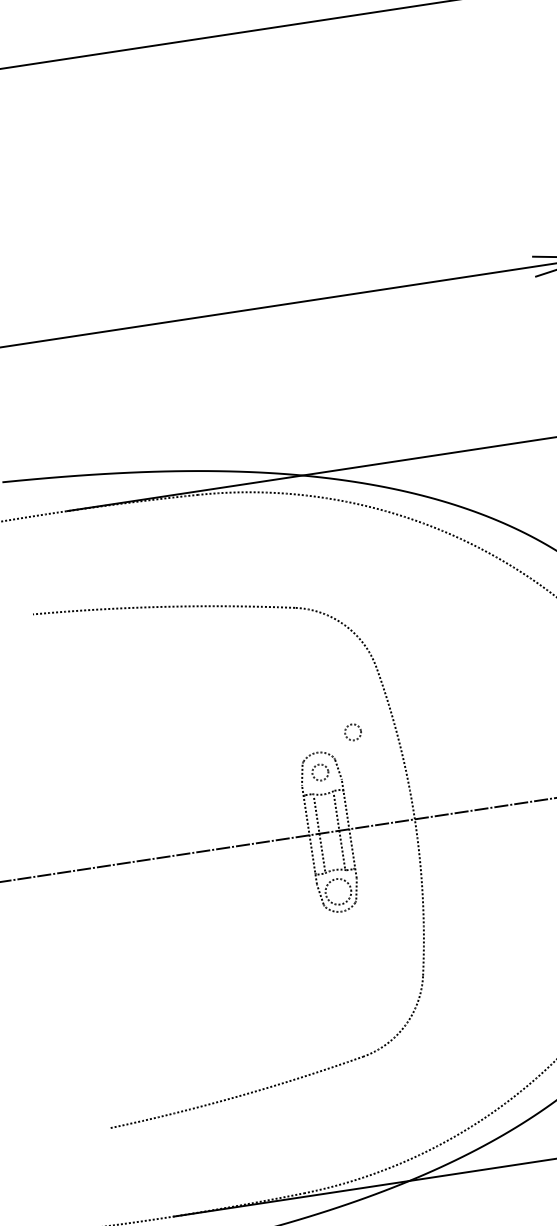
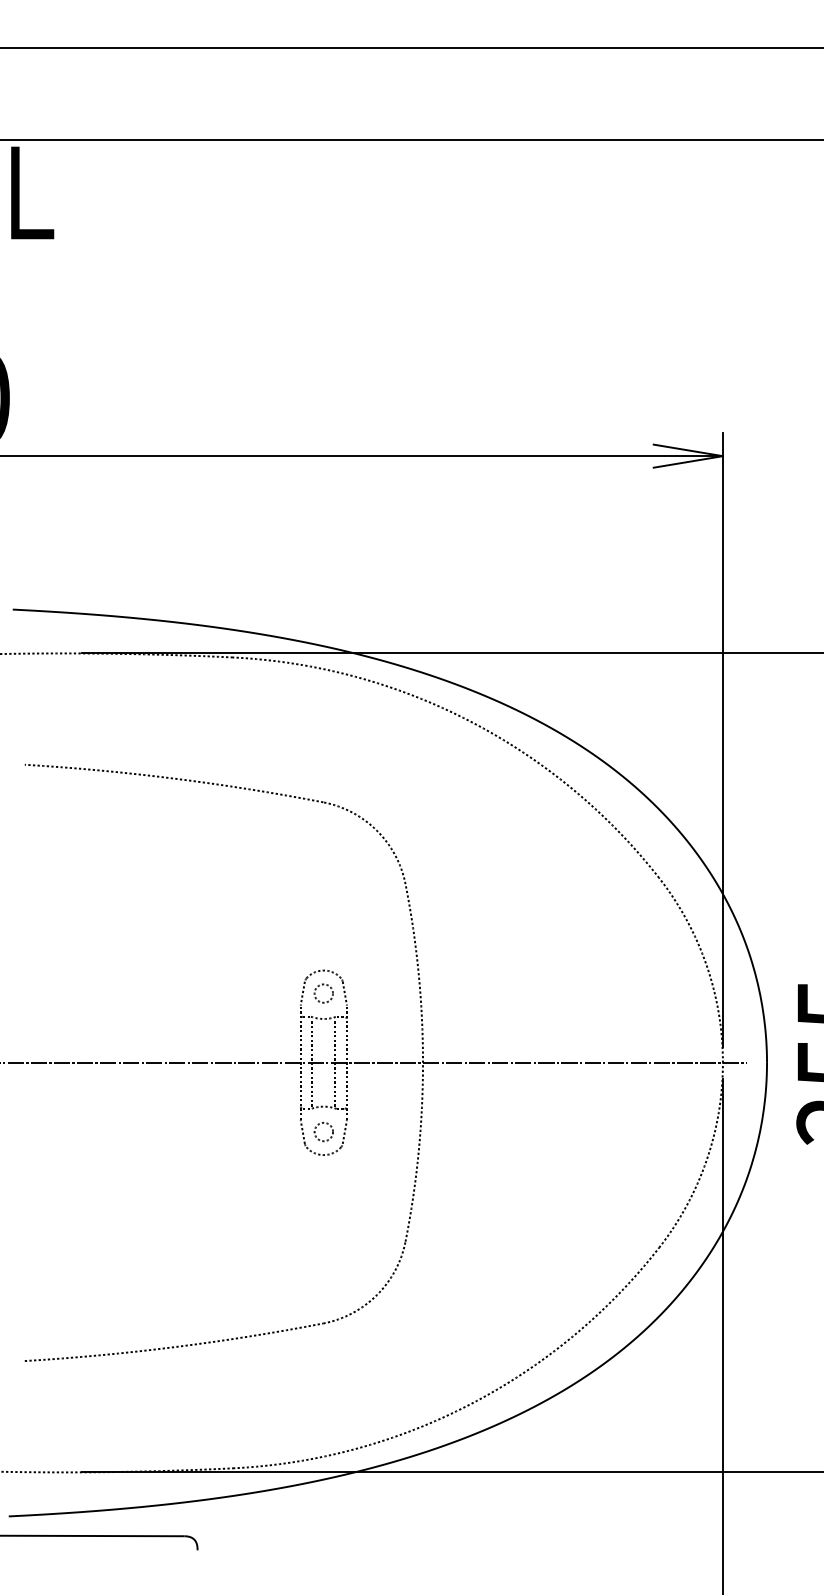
circle: (352, 732) -> (367, 953), removed
circle: (338, 891) -> (323, 1131), size x0.62

